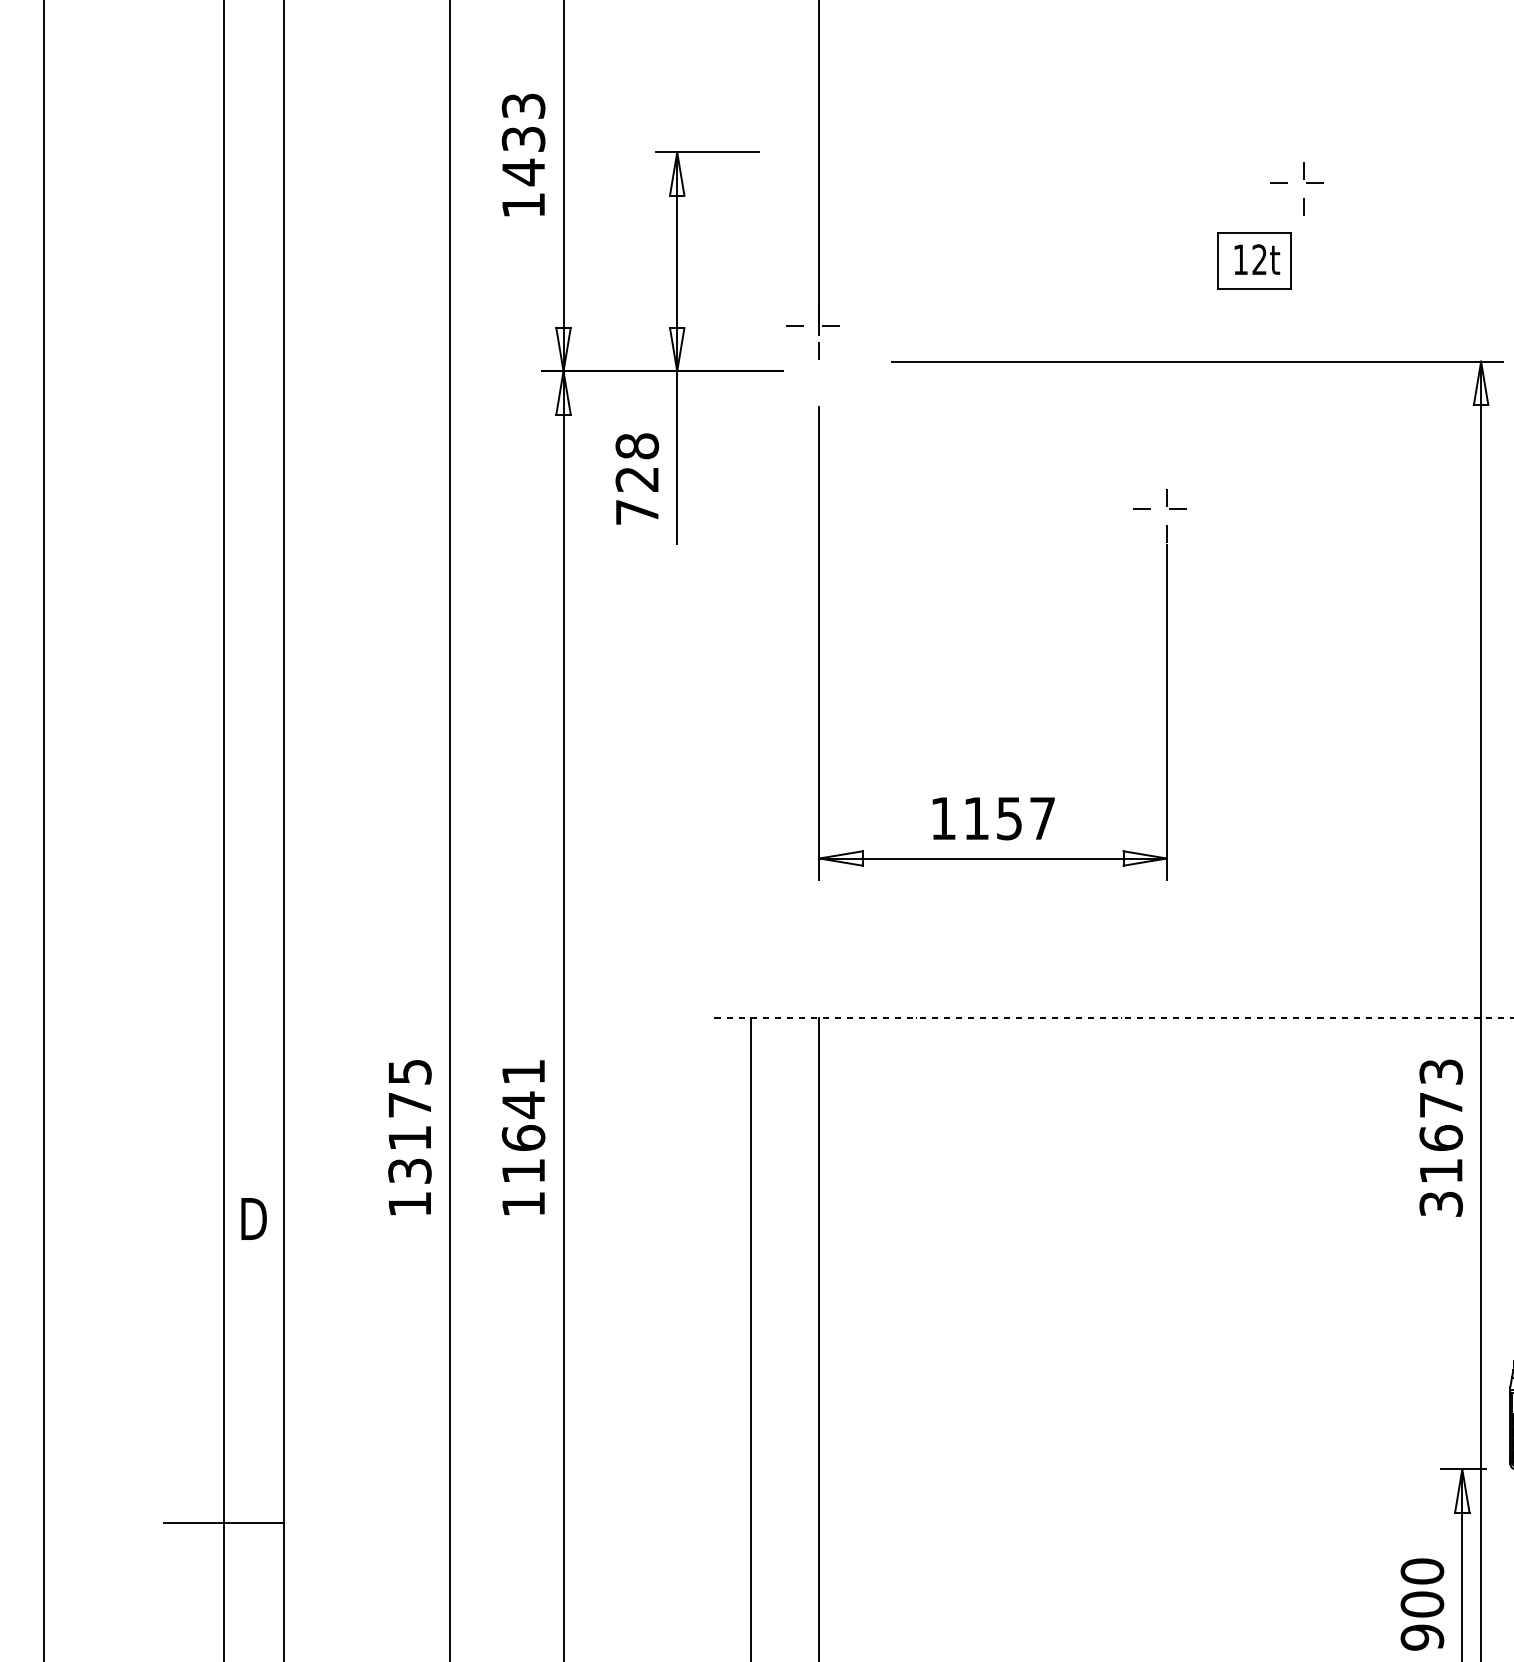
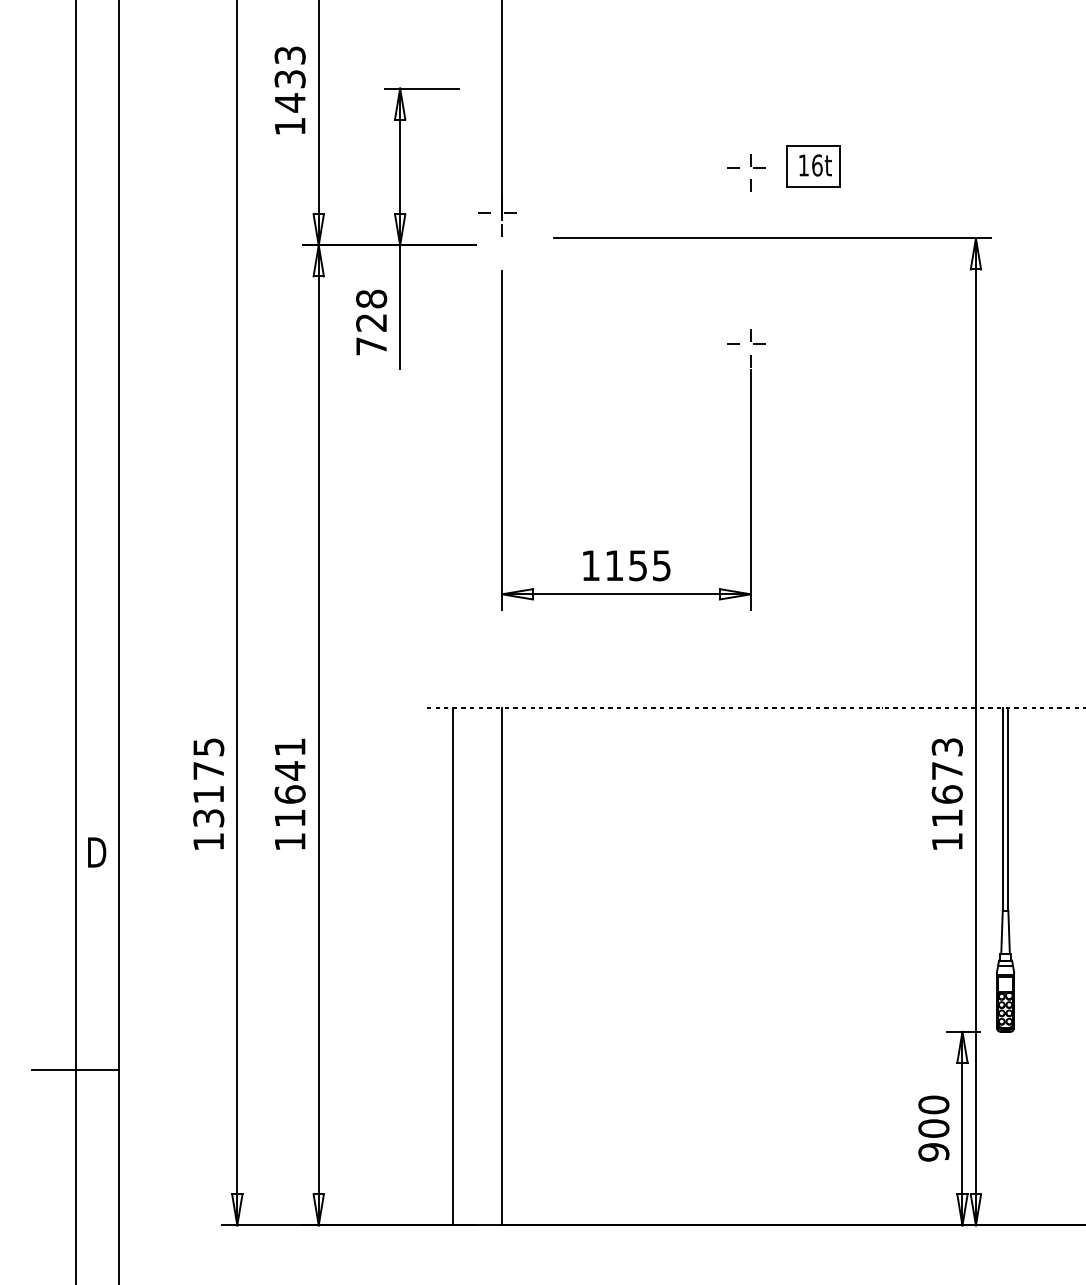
part: (1303, 180) -> (750, 166), moved
text: (1259, 259) -> (817, 165), 12t -> 16t
text: (1042, 818) -> (661, 565), 1157 -> 1155
text: (1440, 1203) -> (946, 841), 31673 -> 11673

